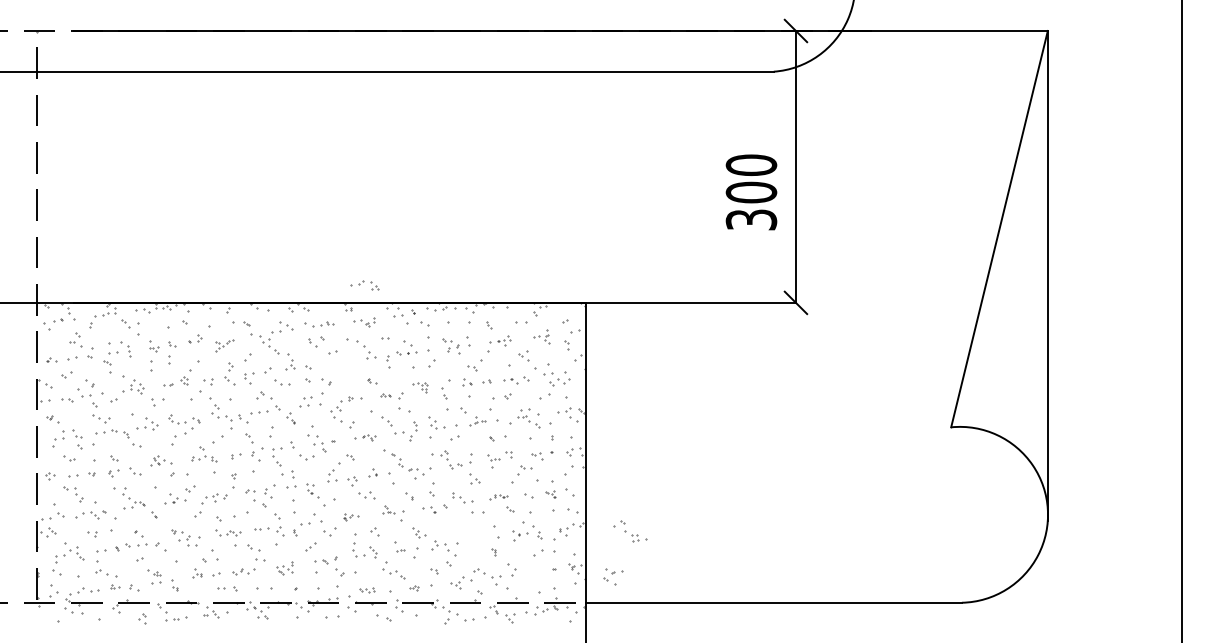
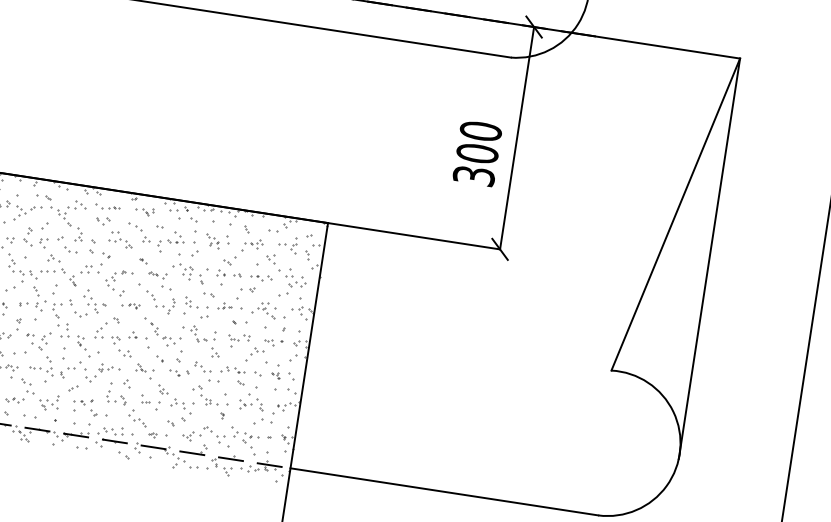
part: (364, 285) -> (119, 242), moved
part: (541, 336) -> (287, 245), size x1.43
part: (224, 345) -> (27, 212), size x1.67
part: (420, 387) -> (182, 271), size x1.67
part: (456, 410) -> (209, 294), size x0.62
part: (498, 496) -> (232, 370), size x1.67
part: (350, 516) -> (109, 368), size x1.67
part: (630, 531) -> (205, 395), moved
part: (284, 567) -> (48, 401), size x1.43
part: (613, 576) -> (250, 440), moved
part: (367, 589) -> (113, 430), size x1.67

